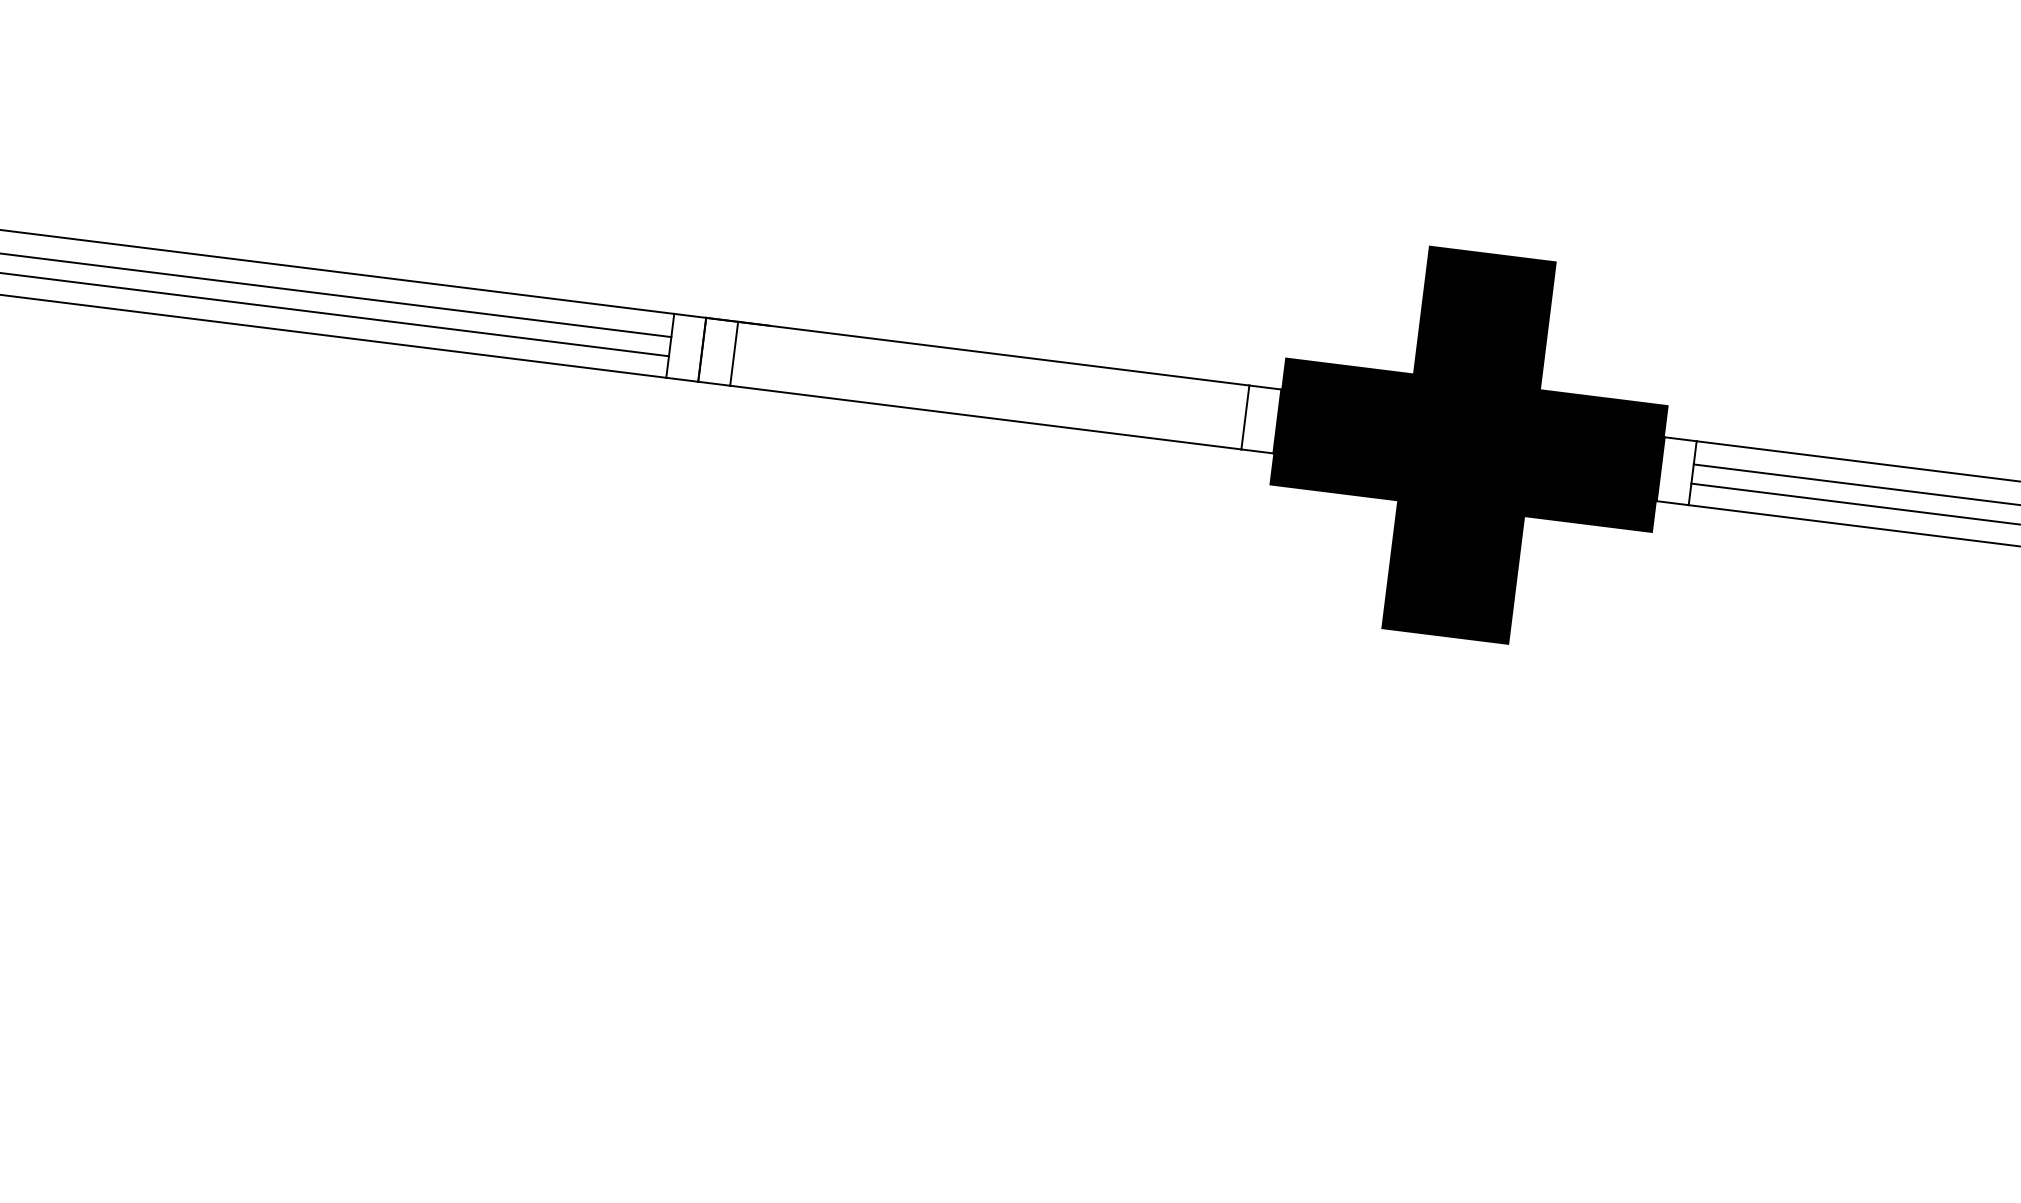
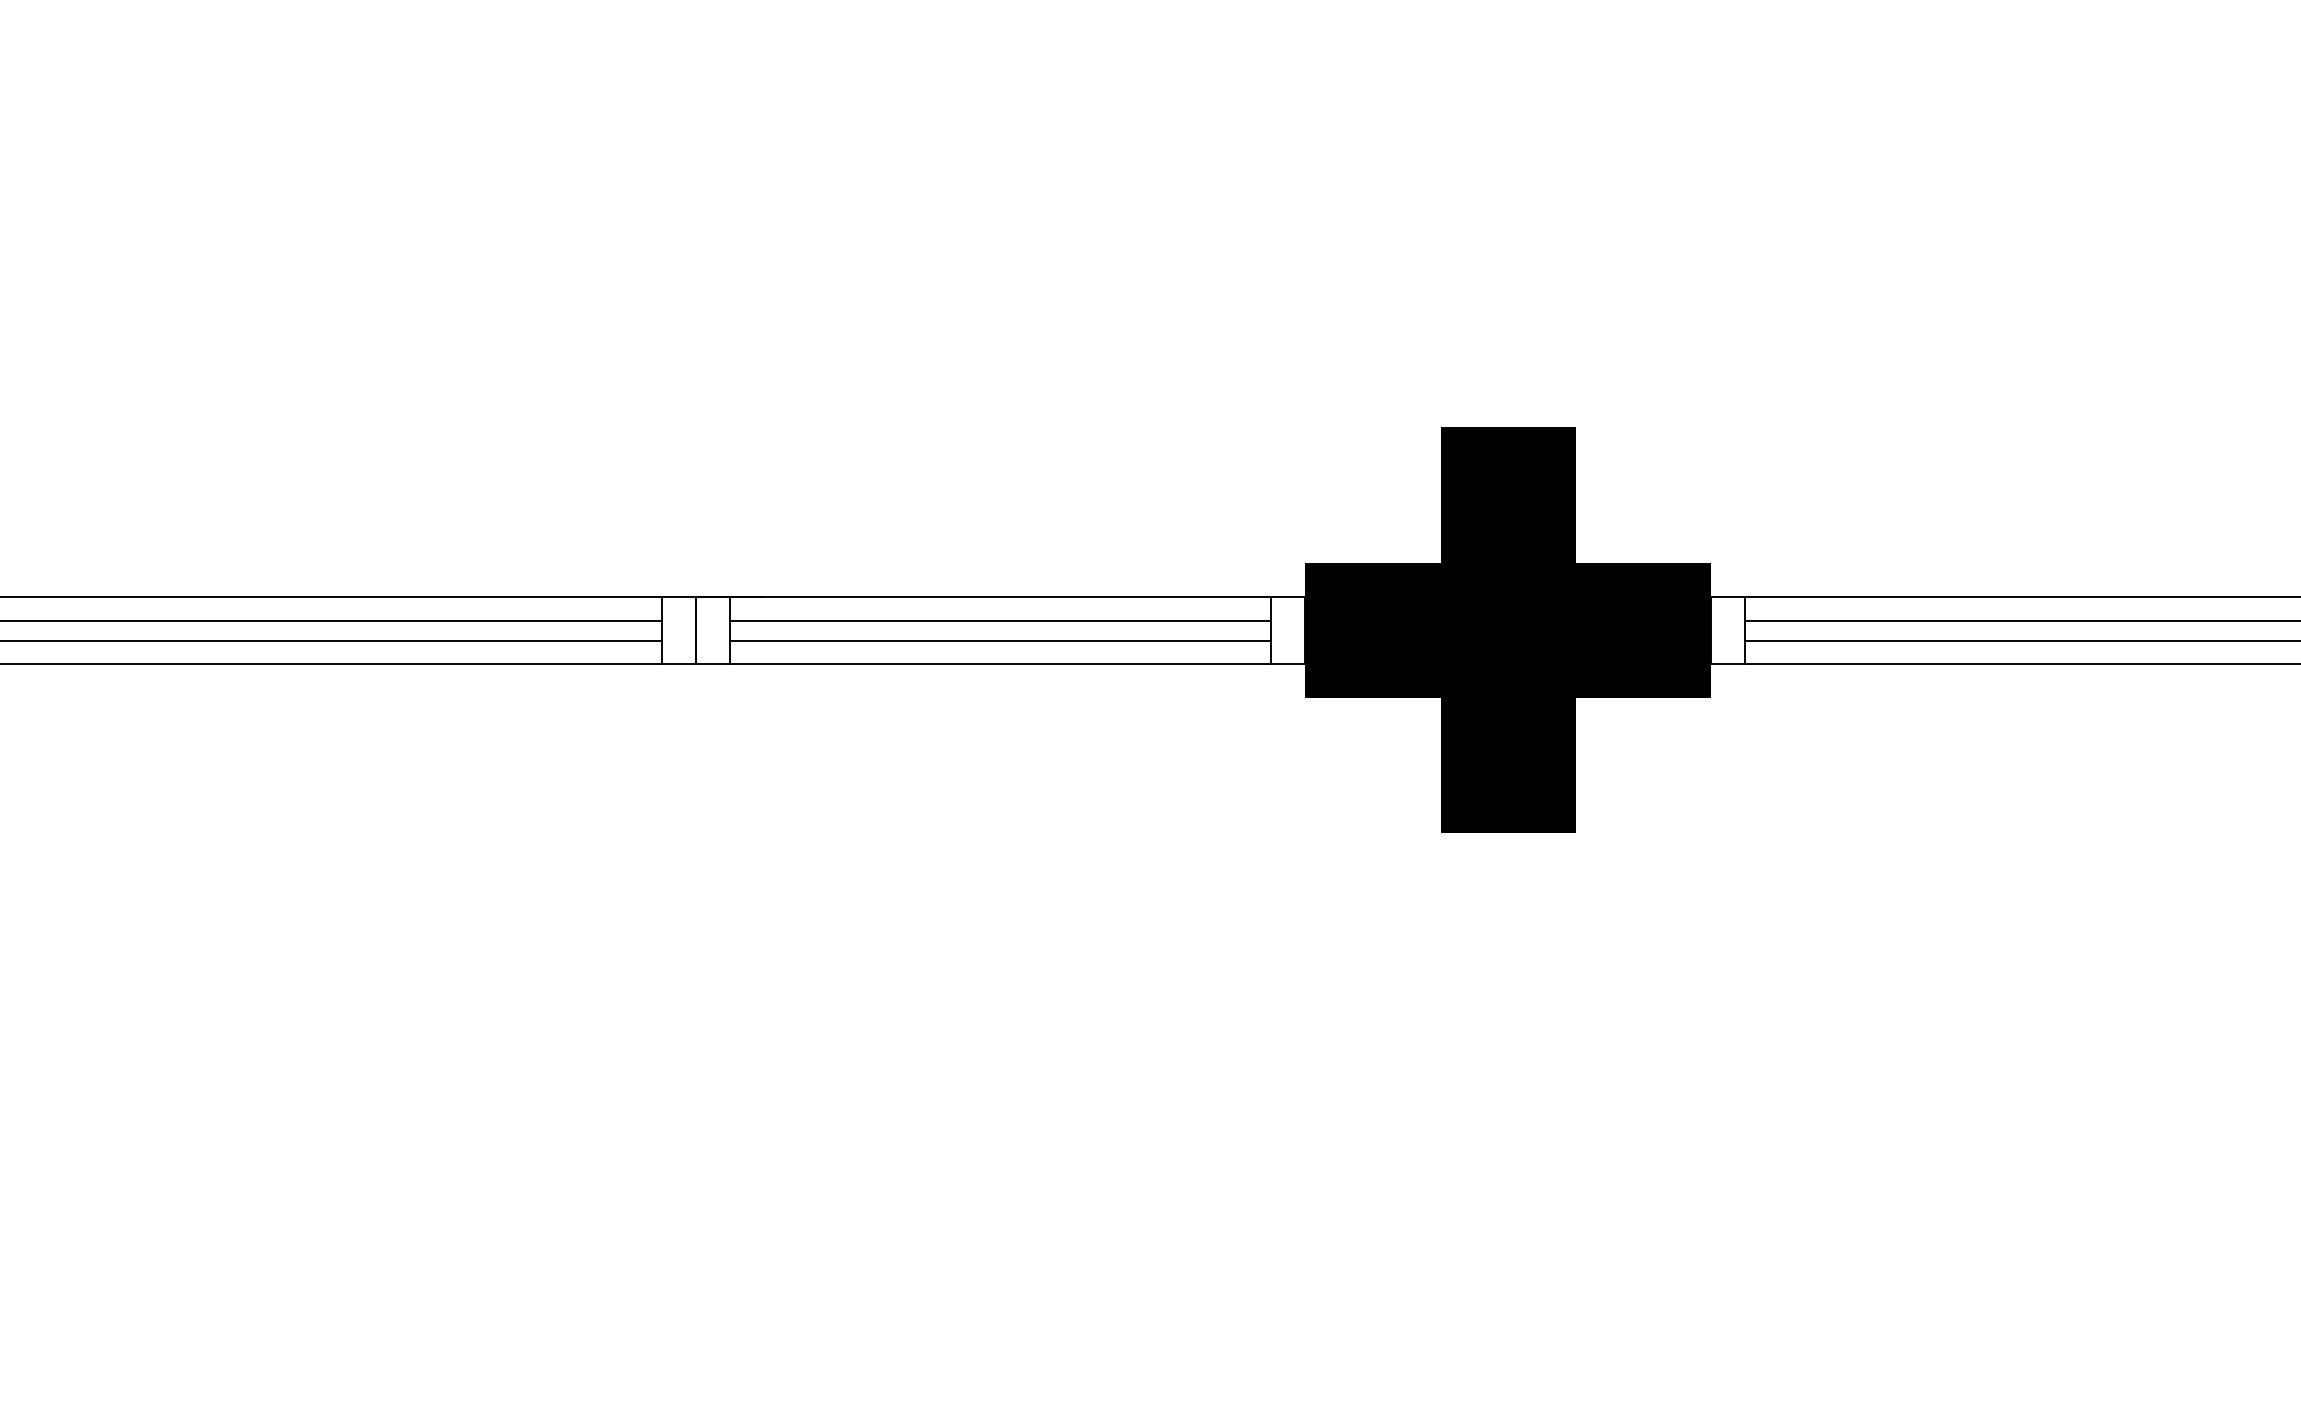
line: (990, 377) -> (1000, 621), added
line: (988, 396) -> (1000, 641), added

